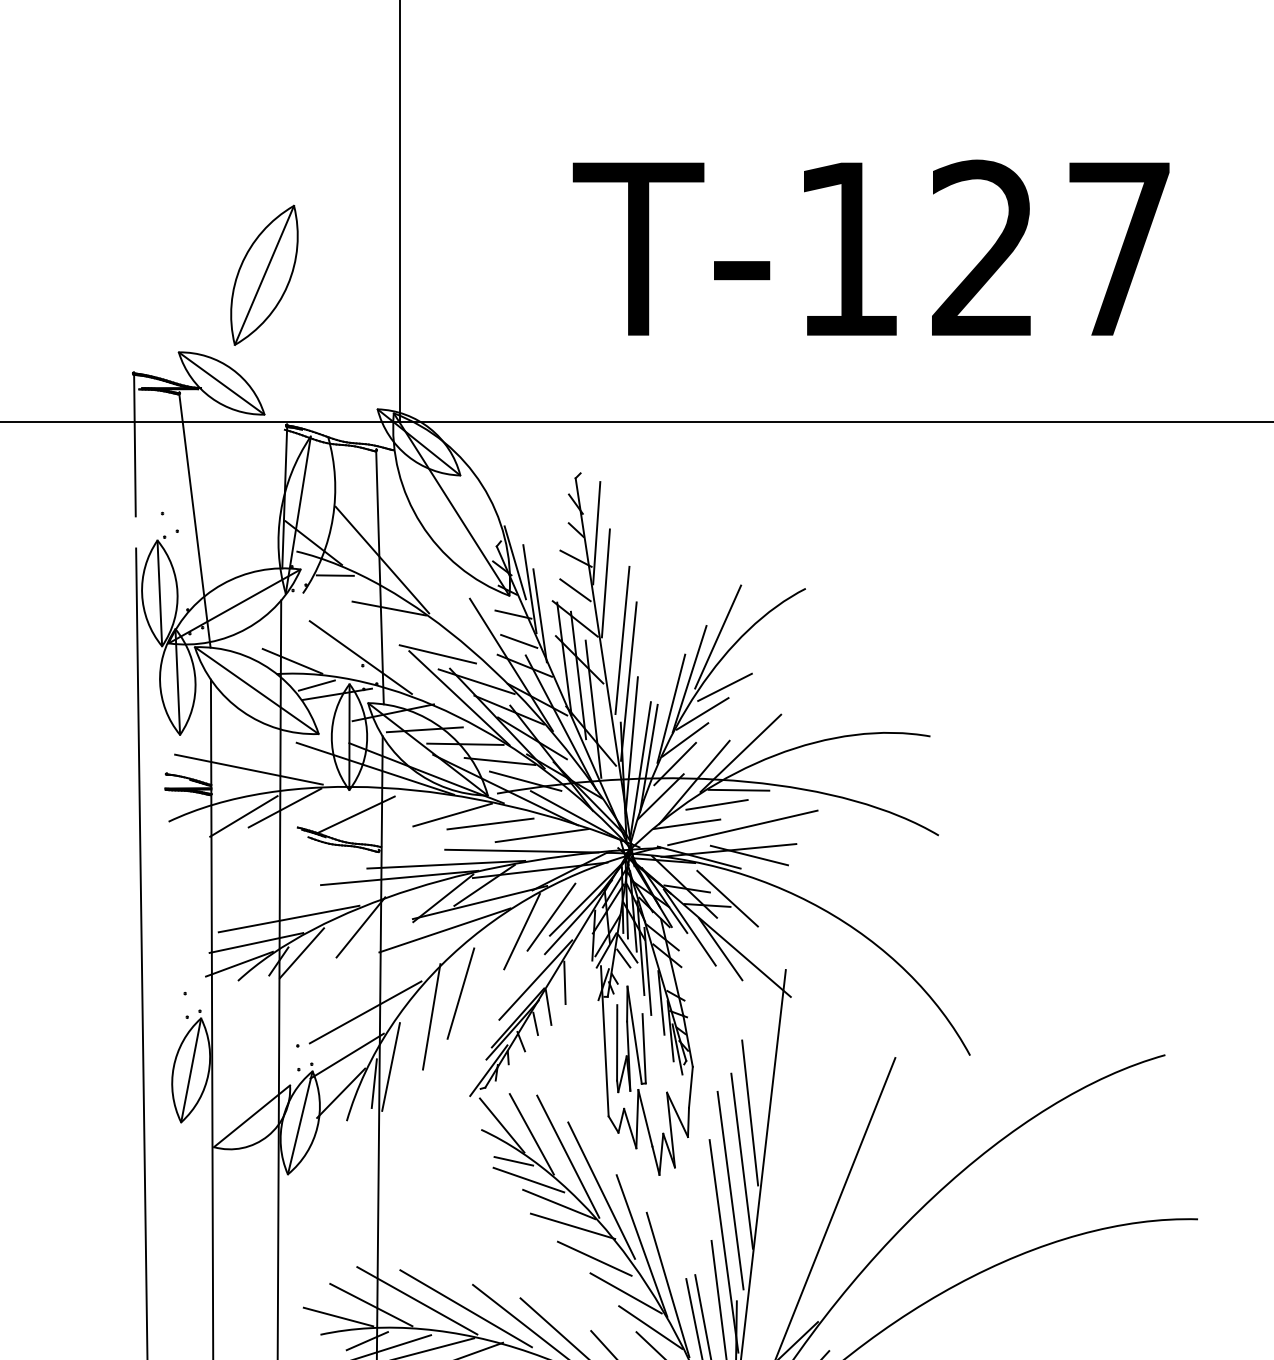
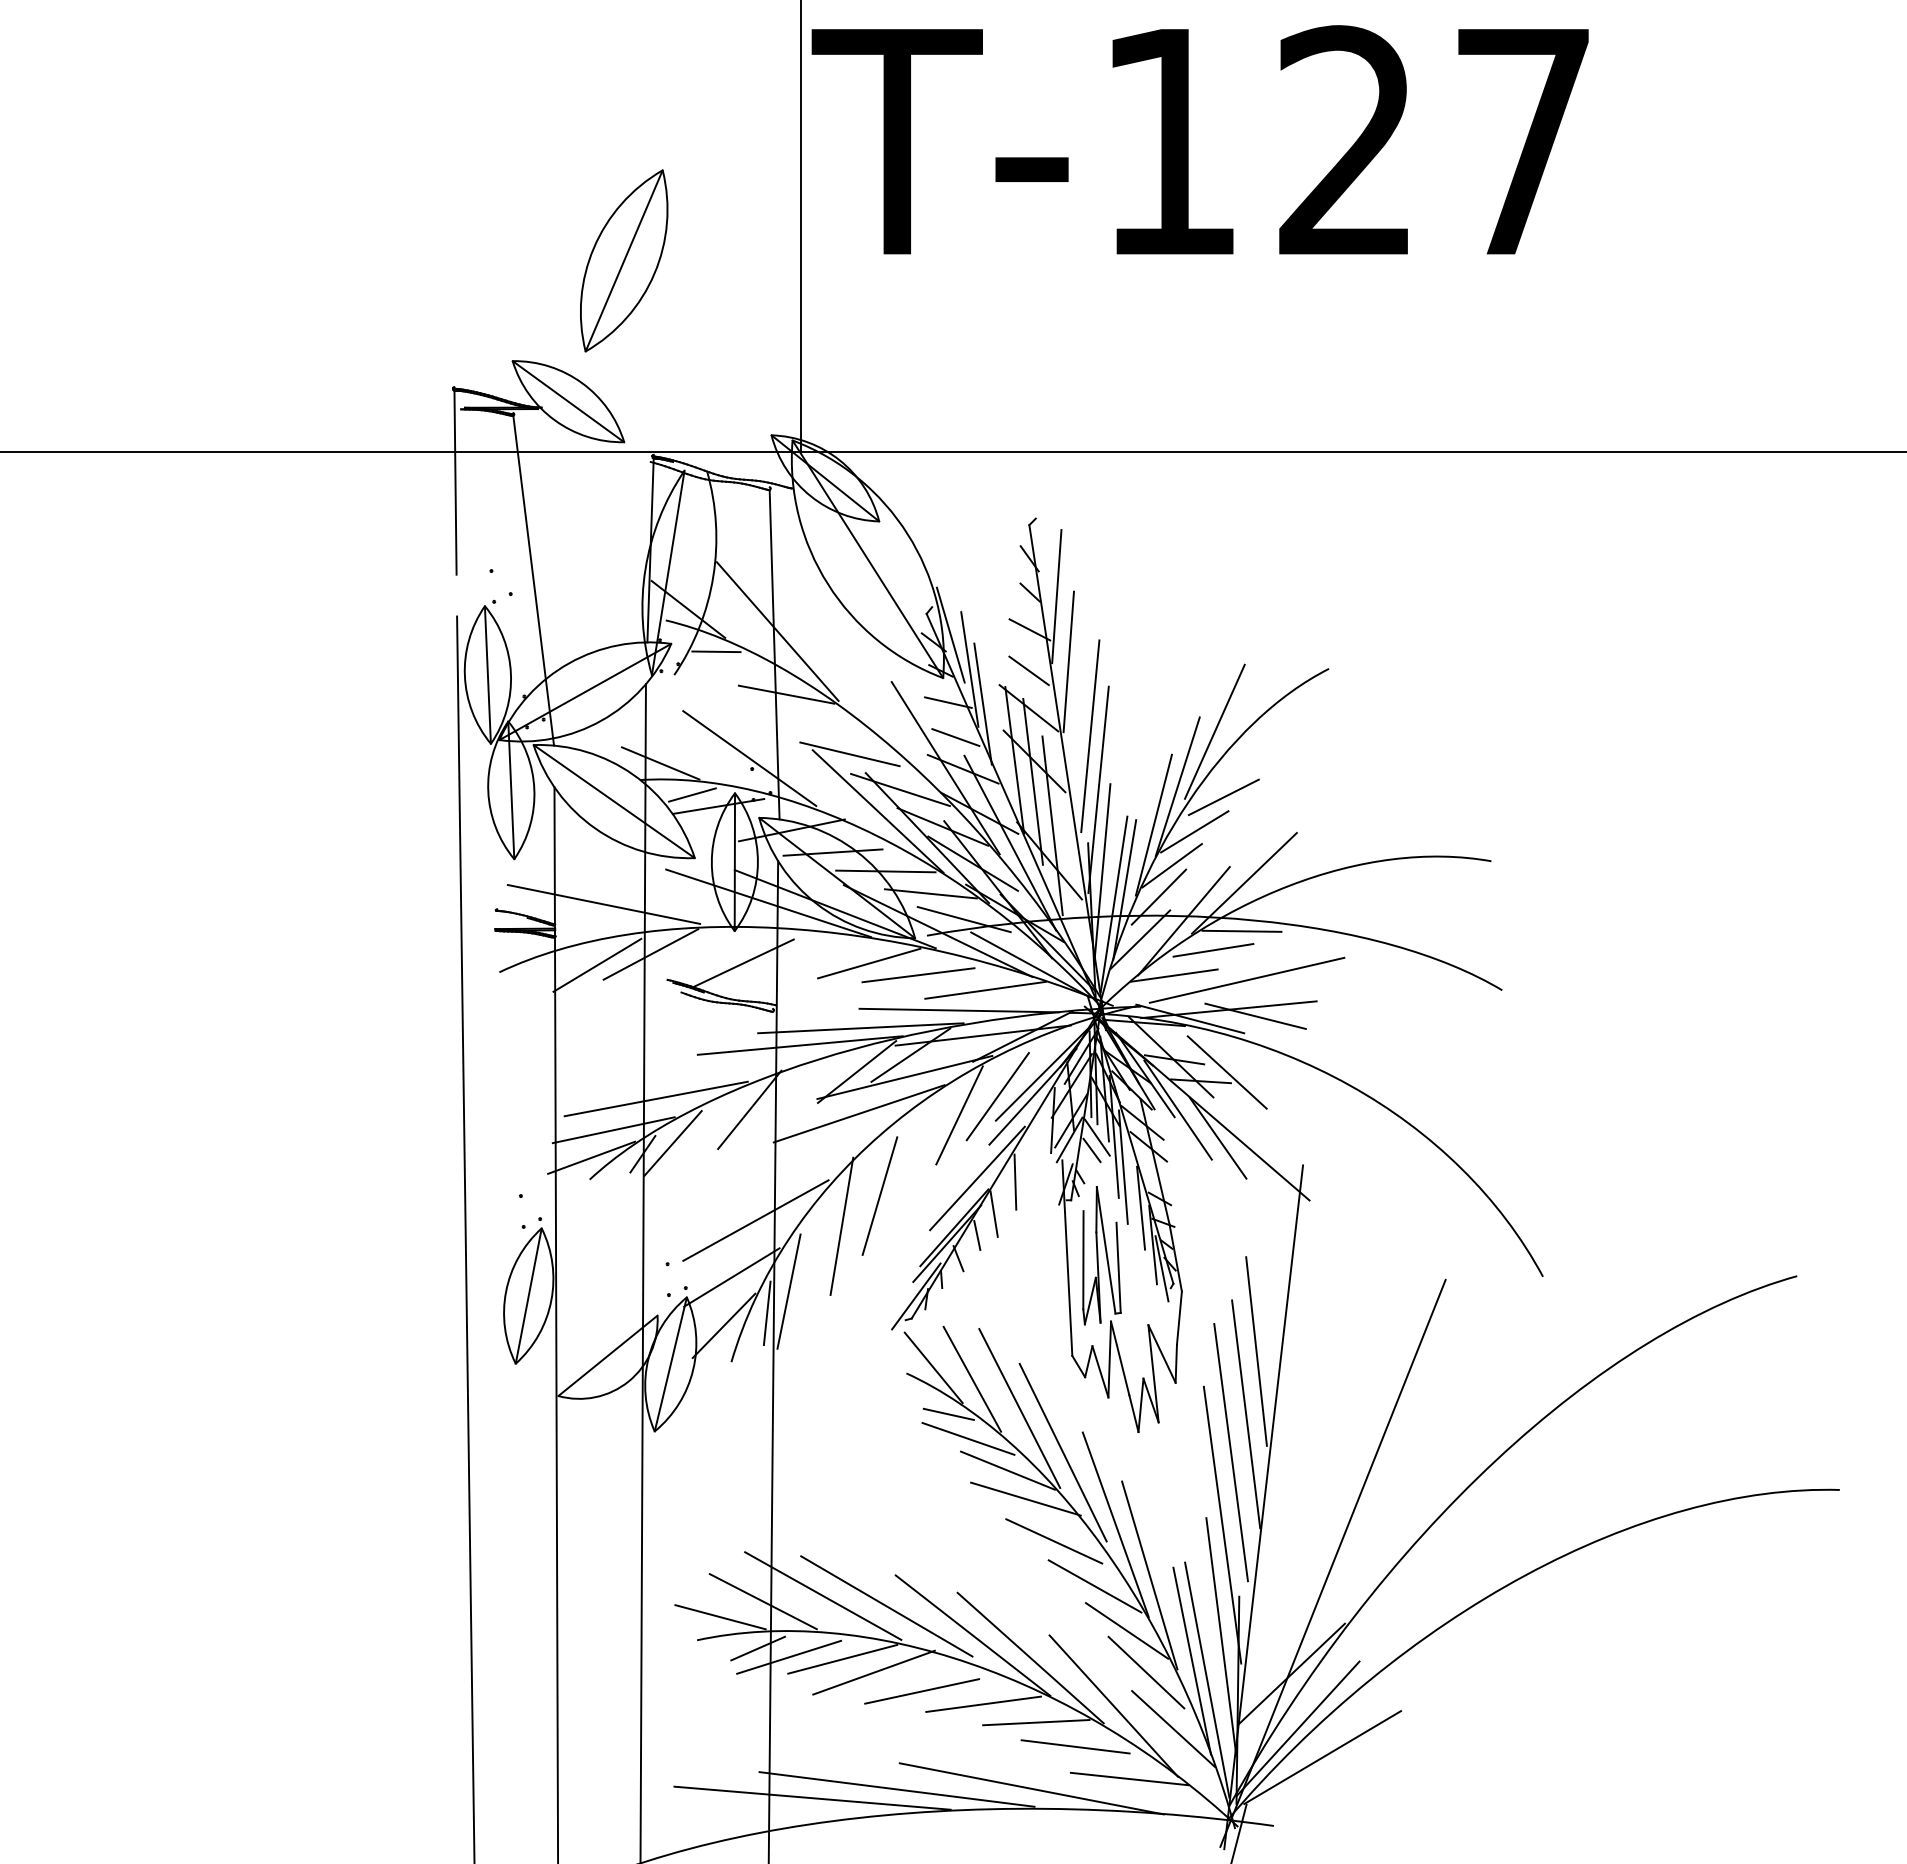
text: (870, 247) -> (1199, 139), moved

